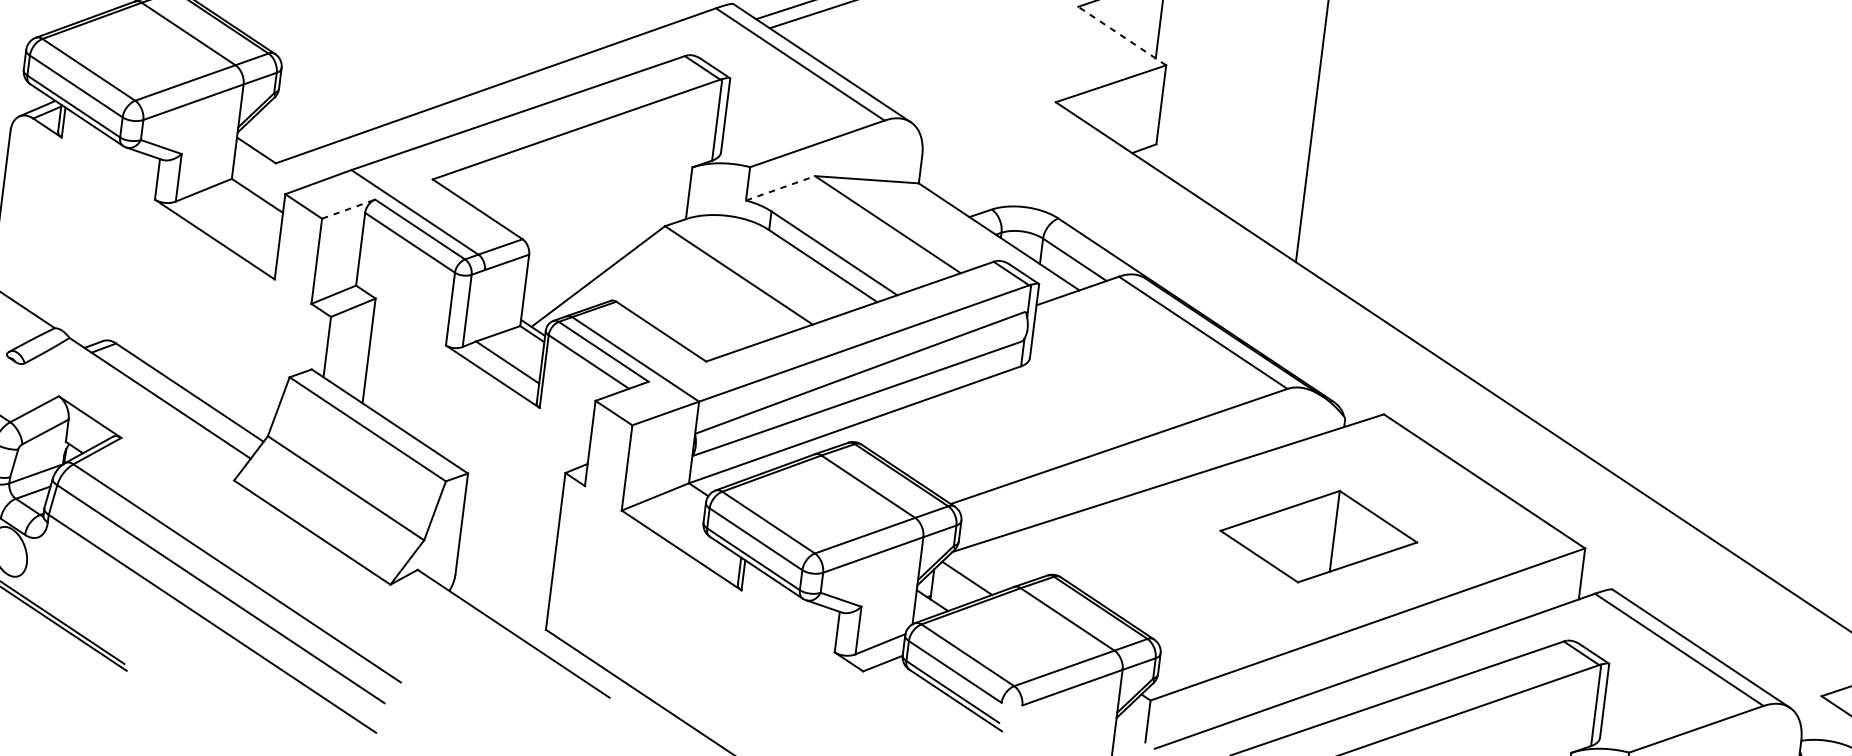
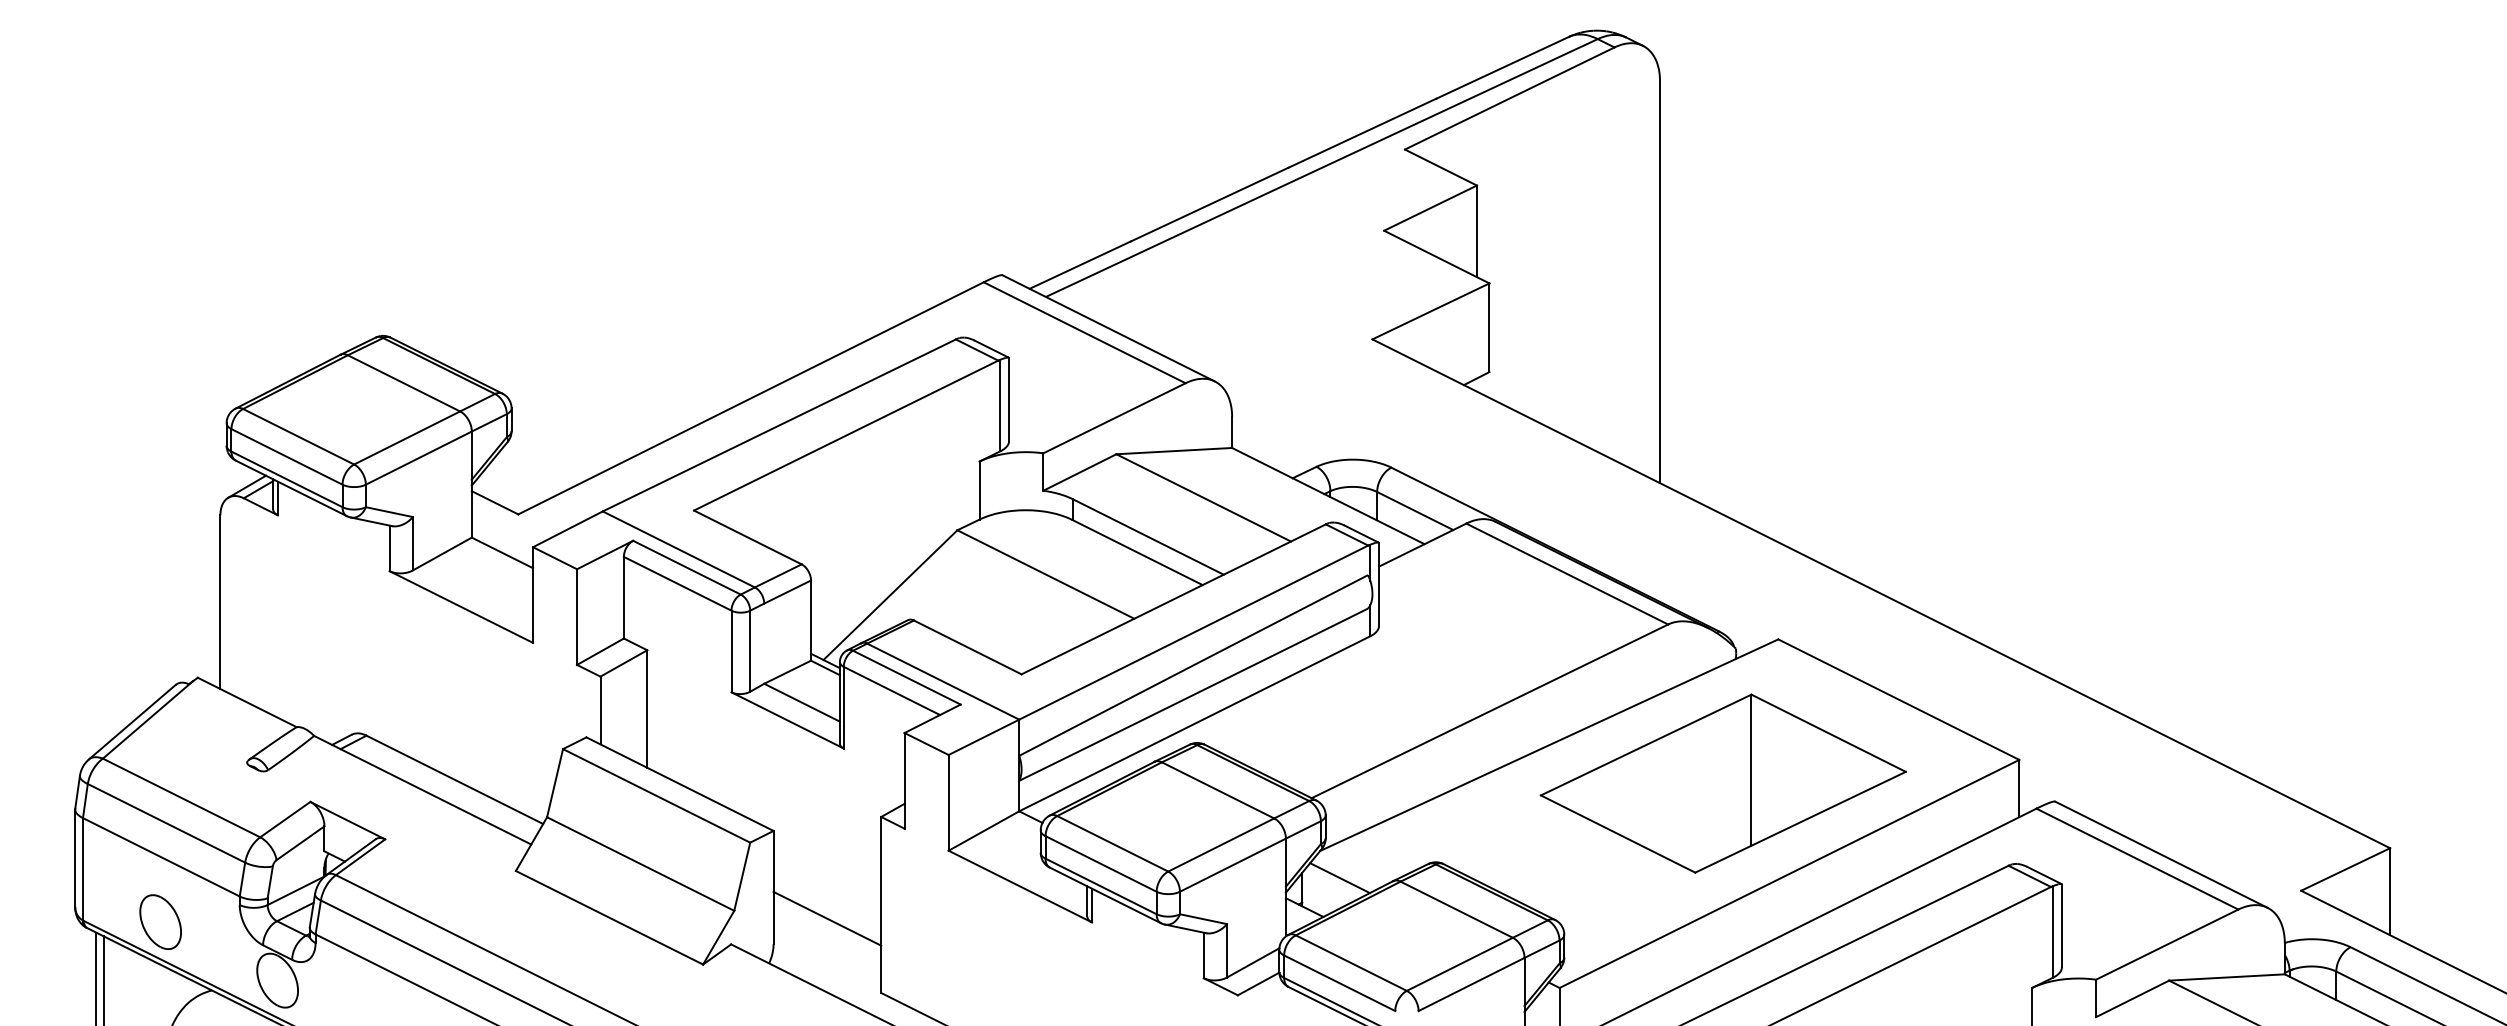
line: (1121, 36) -> (1436, 257), dashed -> solid
line: (780, 188) -> (1079, 472), dashed -> solid
line: (349, 208) -> (605, 554), dashed -> solid
part: (1318, 536) -> (1722, 783), size x1.67
line: (506, 557) -> (827, 918), added

